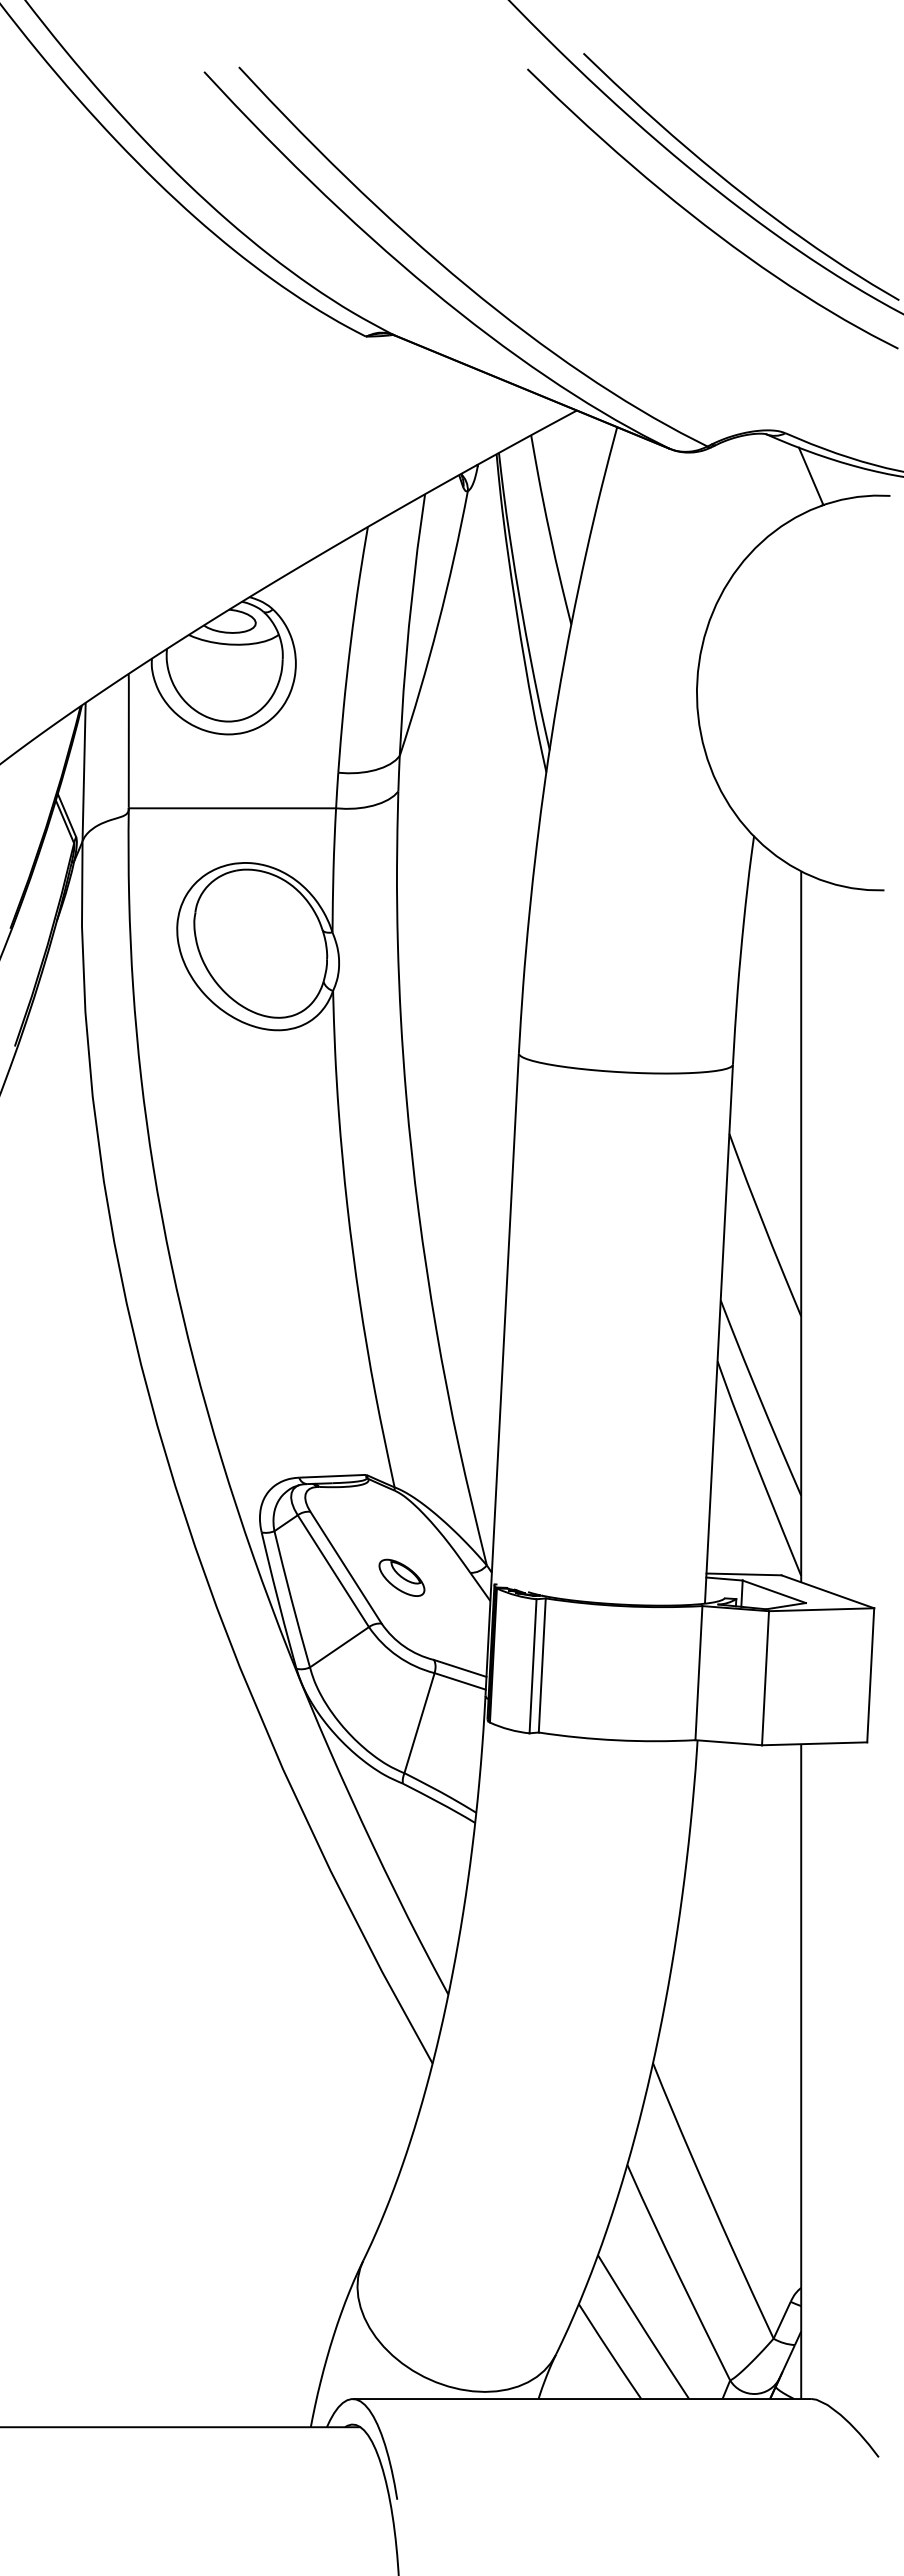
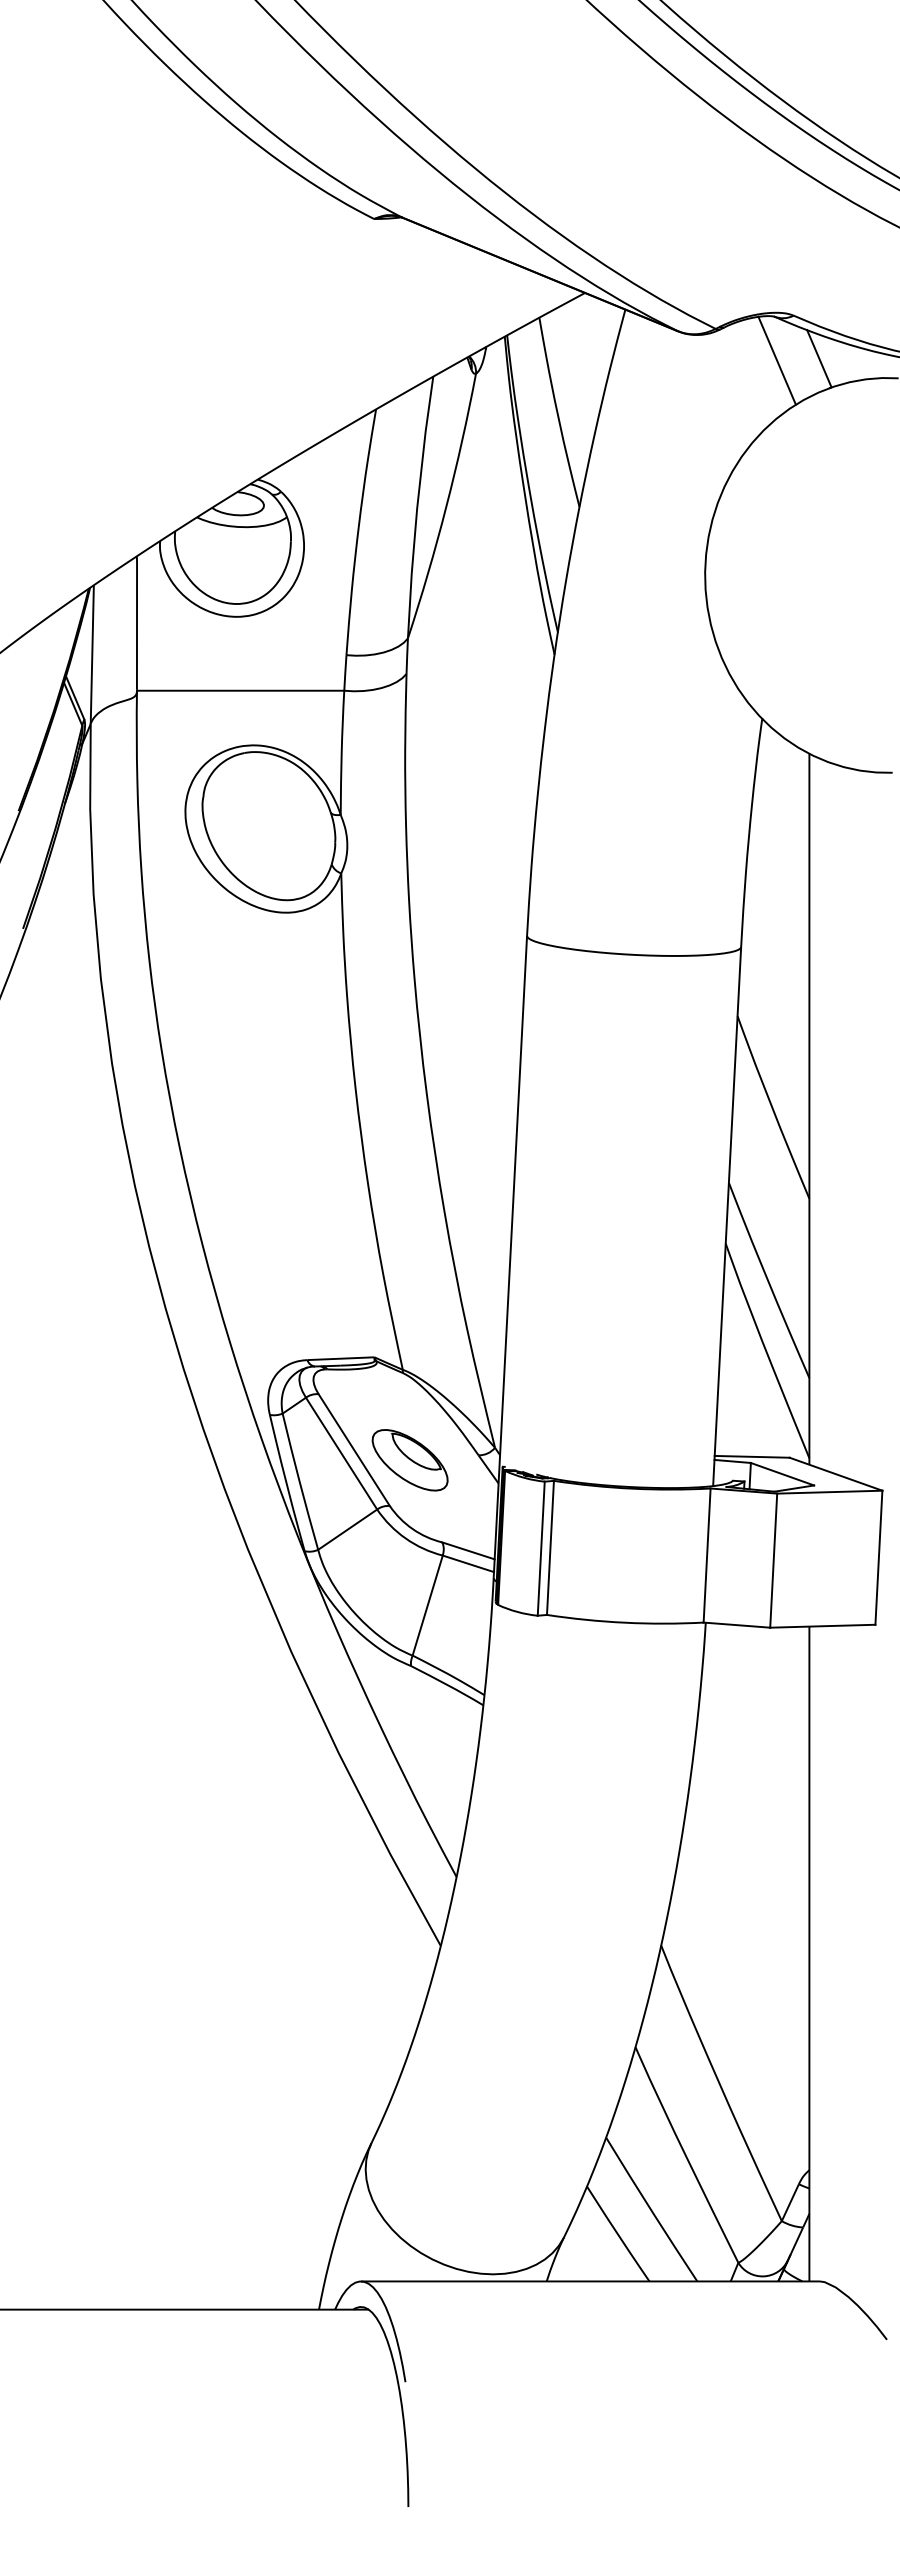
line: (768, 478) -> (776, 360), added
part: (401, 1577) -> (409, 1459), size x1.67

